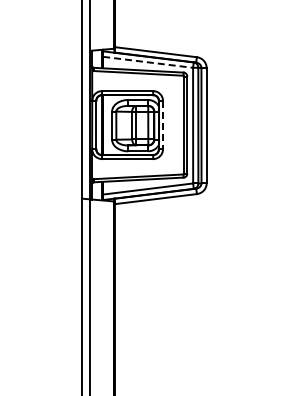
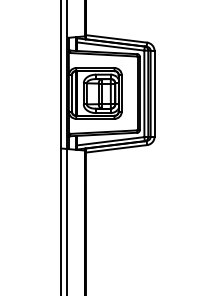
line: (148, 62) -> (110, 46), dashed -> solid
line: (163, 125) -> (122, 93), dashed -> solid

